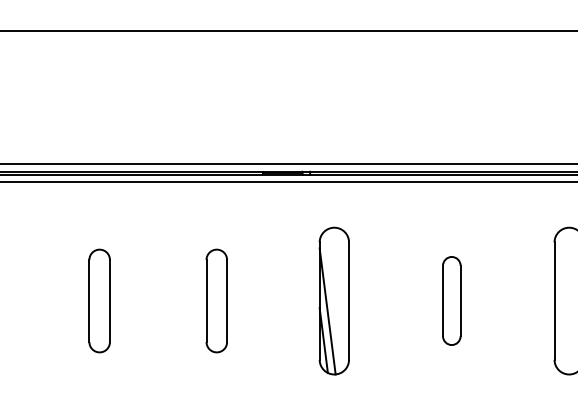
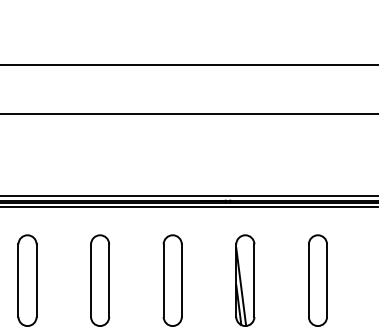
part: (100, 300) -> (100, 280), size x1.43
part: (216, 300) -> (172, 280), size x1.43
part: (451, 300) -> (317, 280), size x1.67

